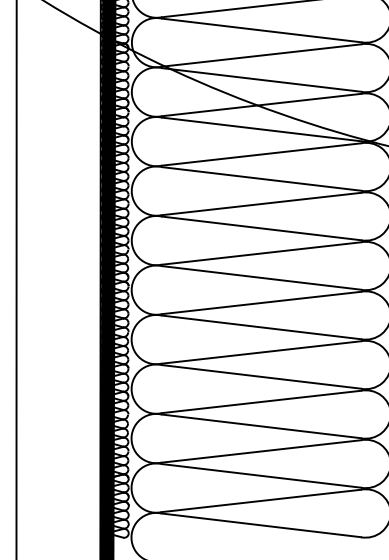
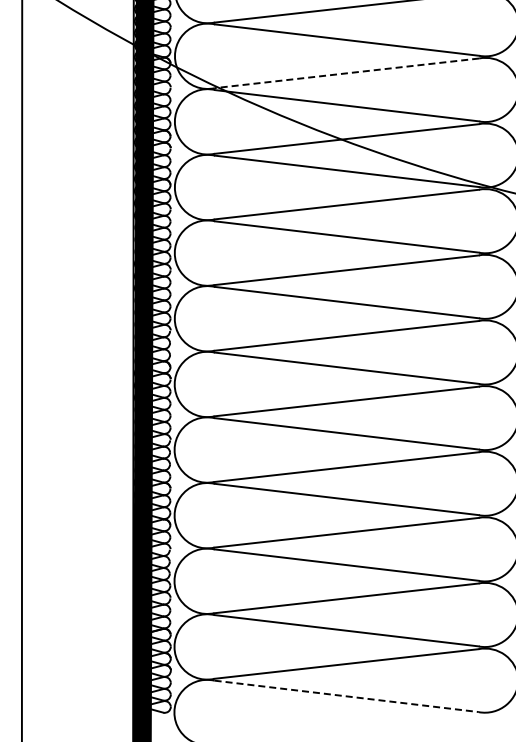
line: (261, 55) -> (346, 73), solid -> dashed
line: (261, 525) -> (347, 696), solid -> dashed

